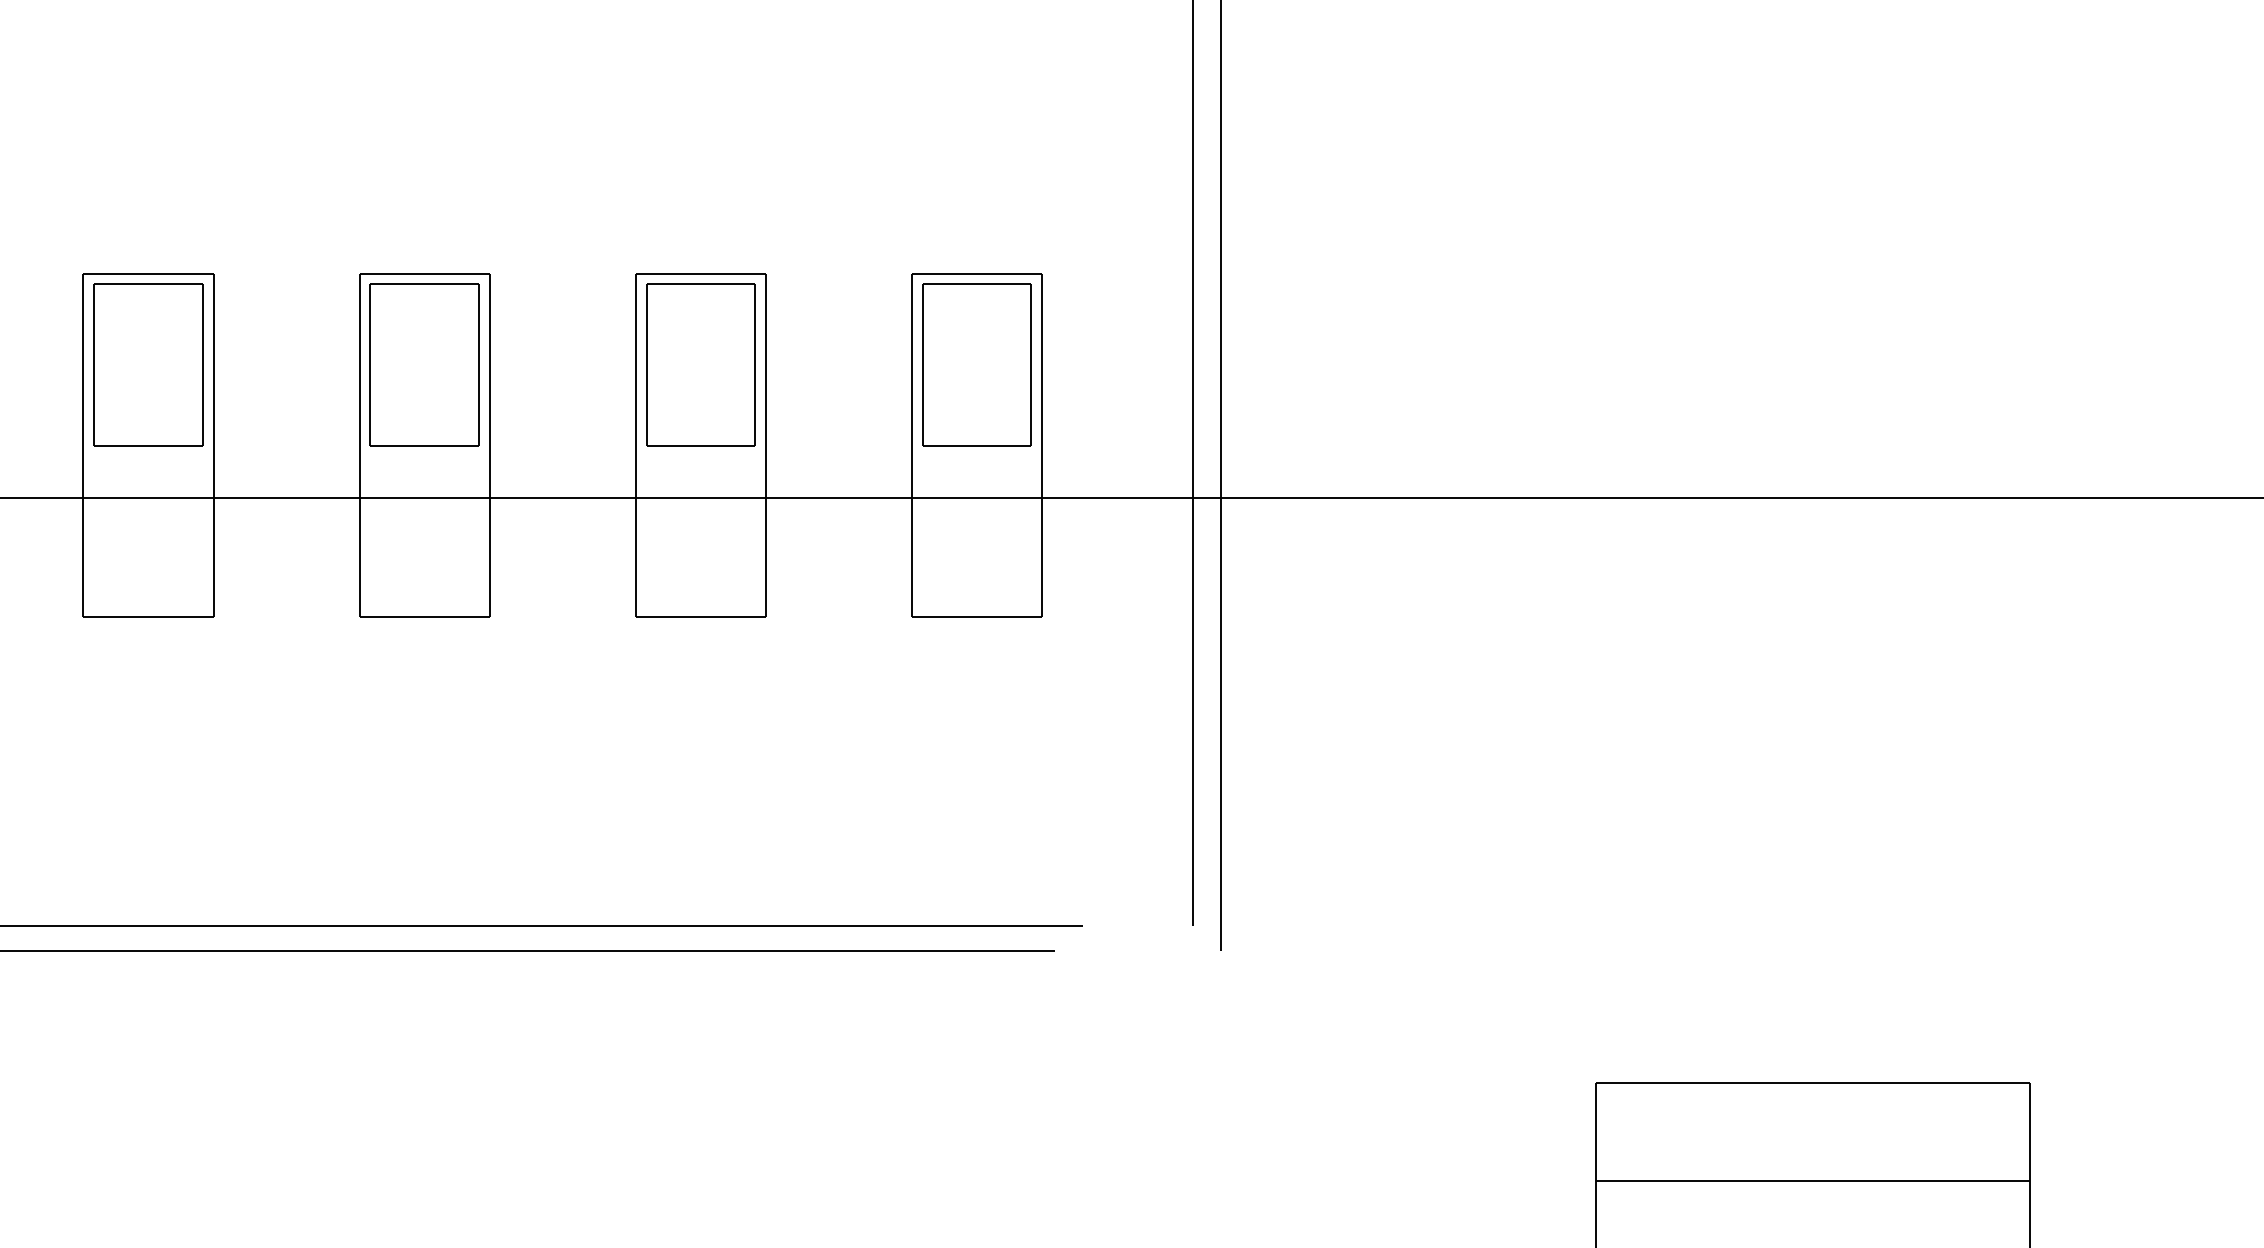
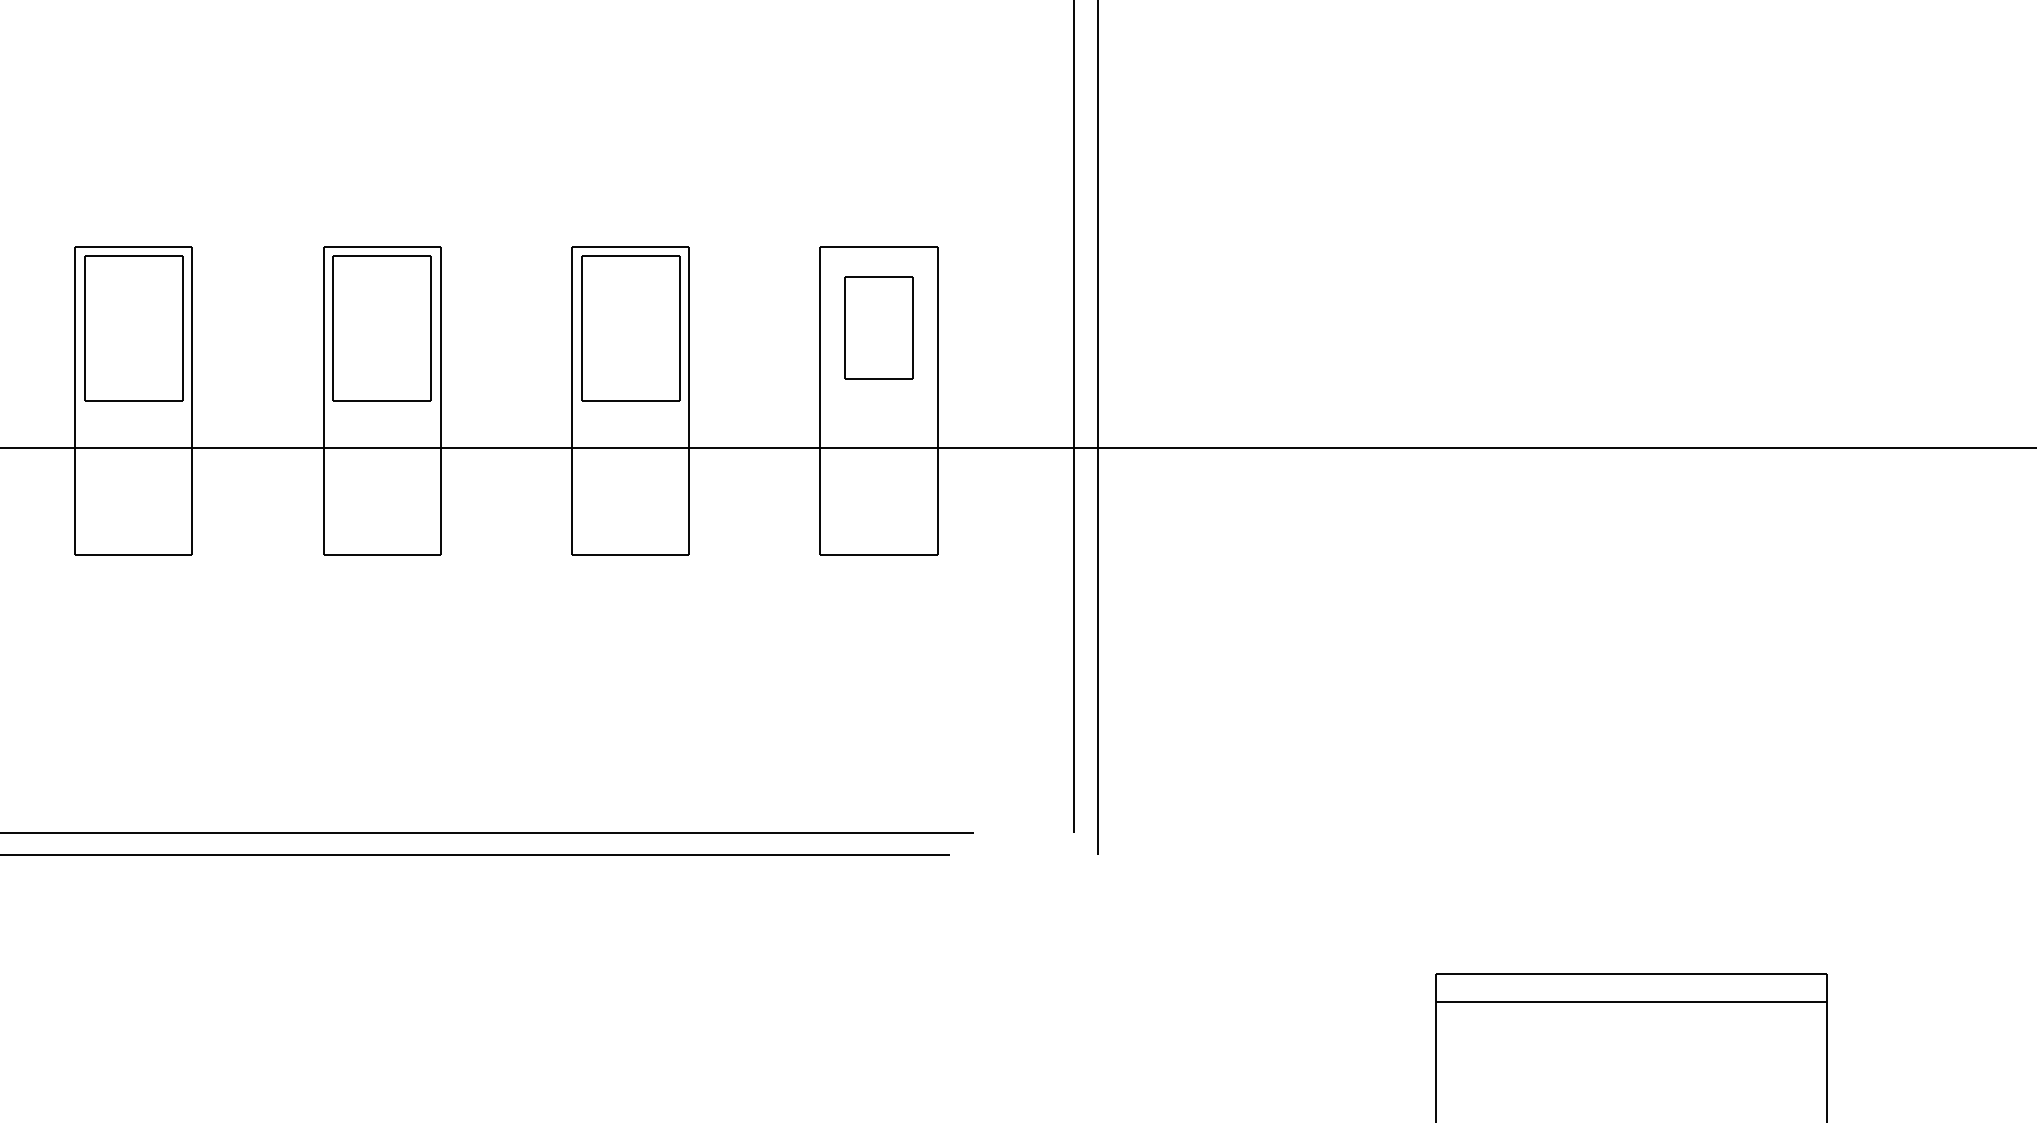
part: (976, 365) -> (878, 328), size x0.7
line: (1812, 1180) -> (1630, 1002), moved

